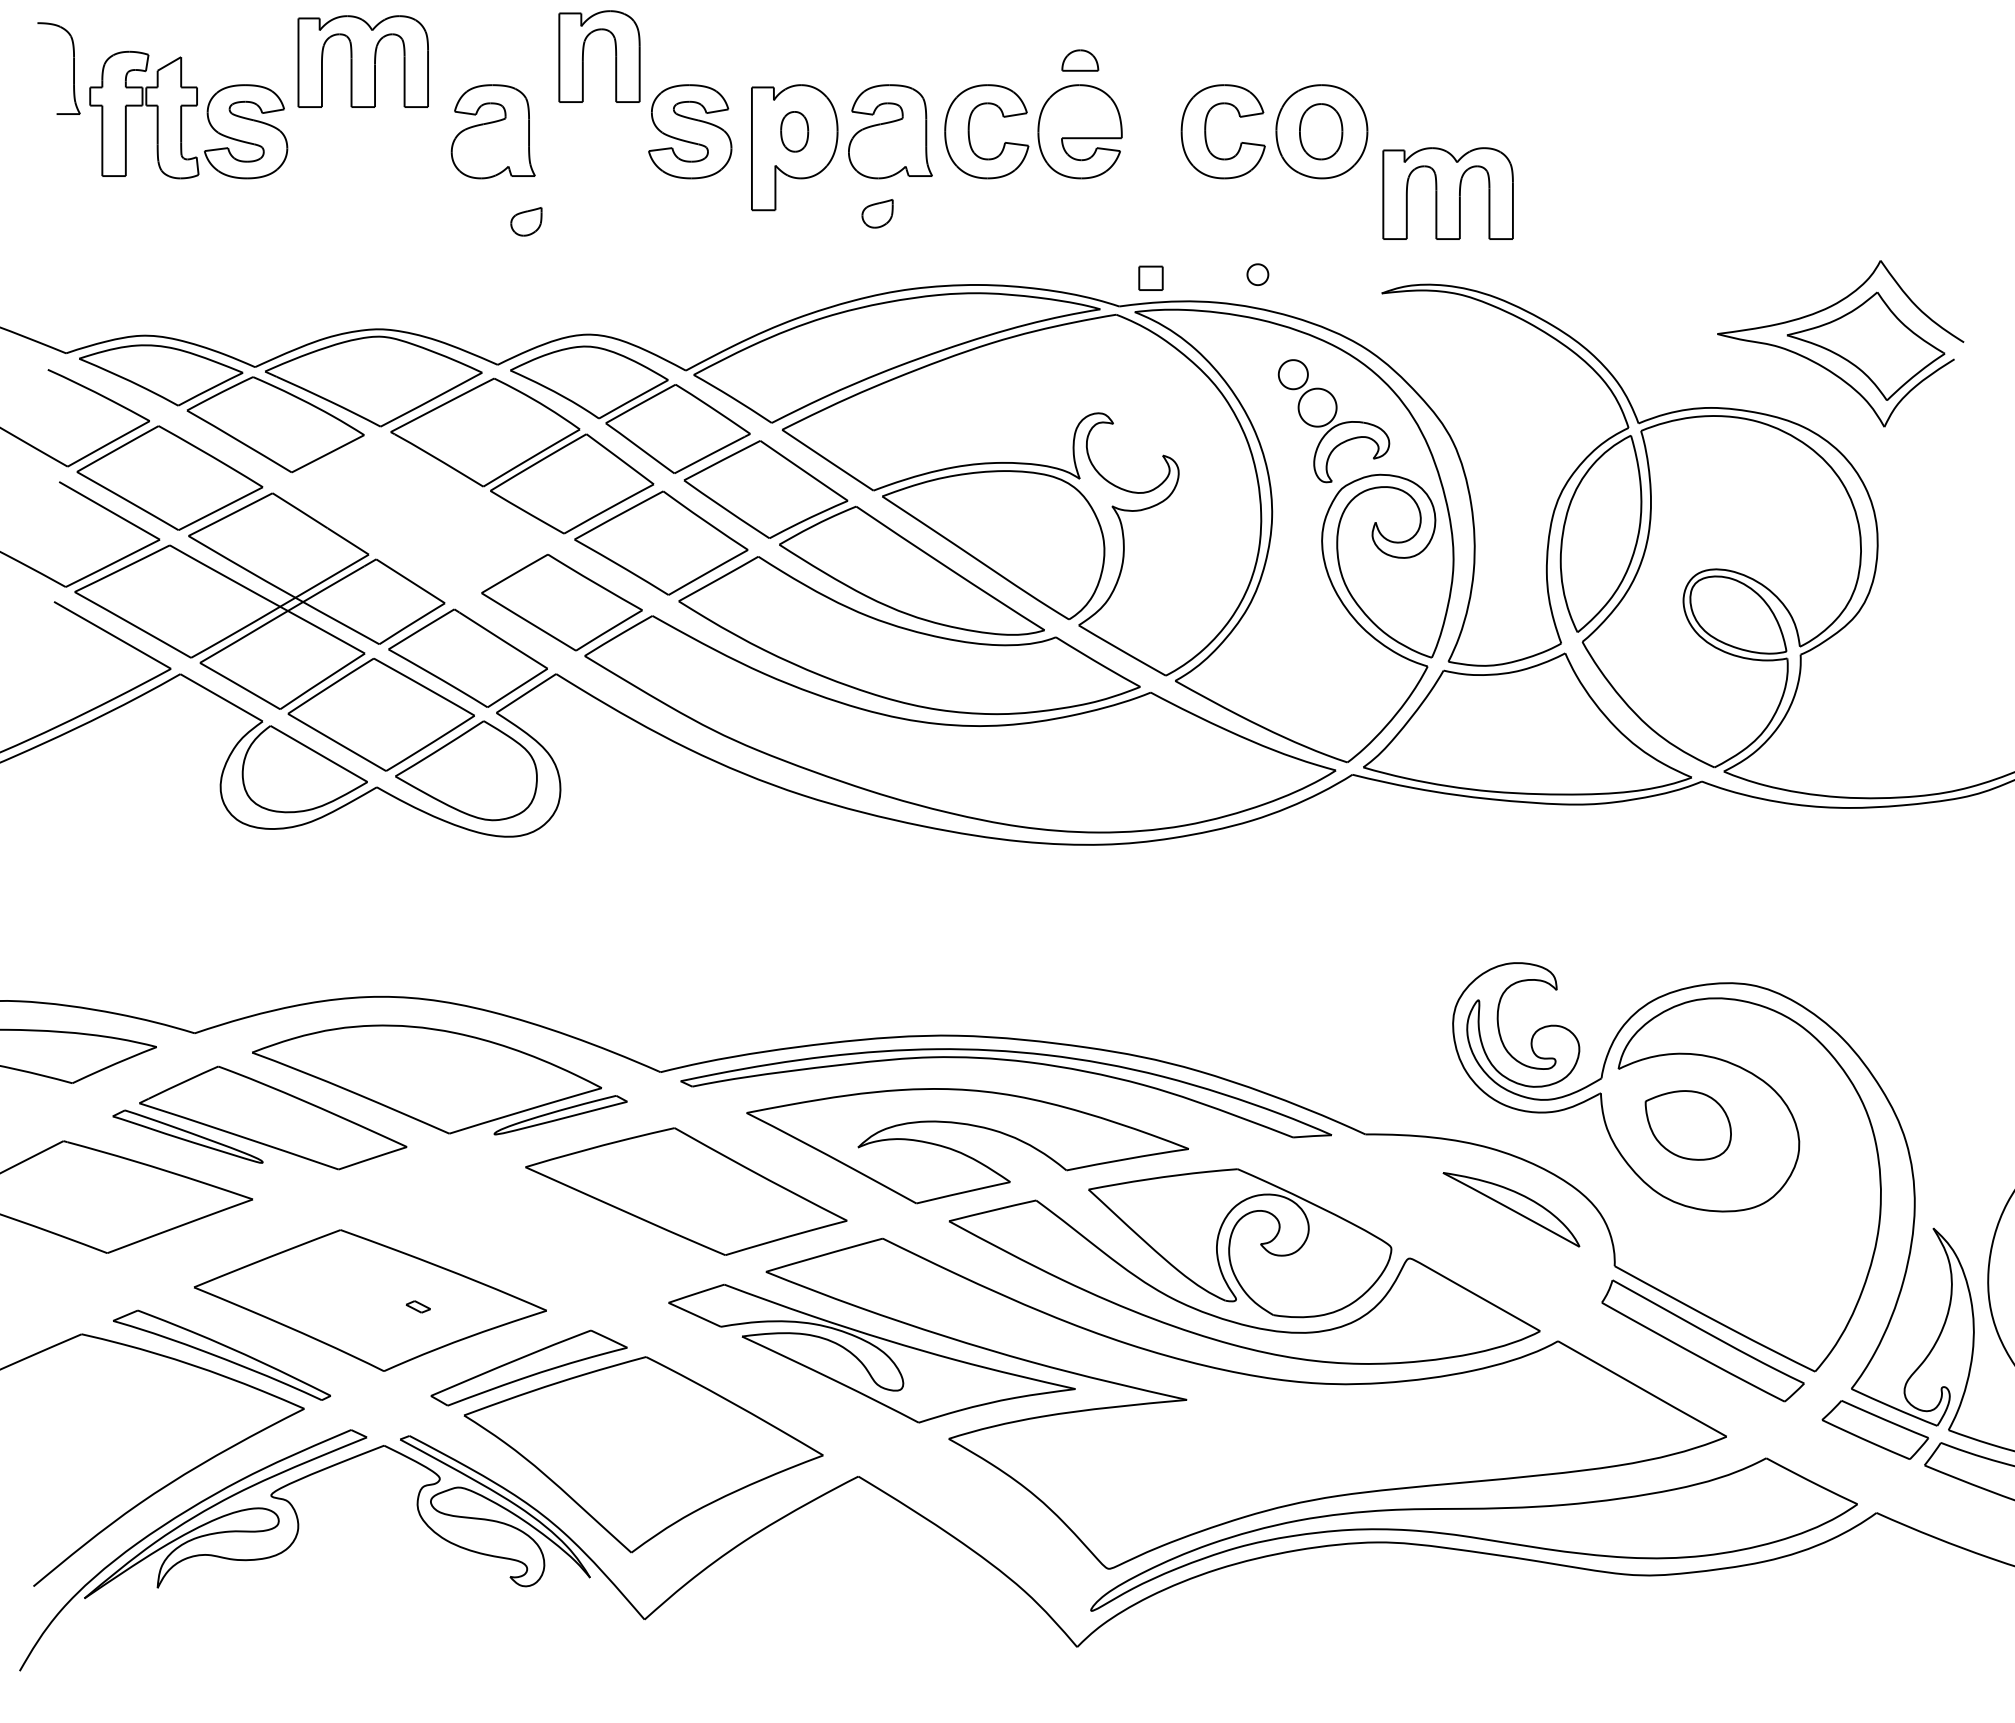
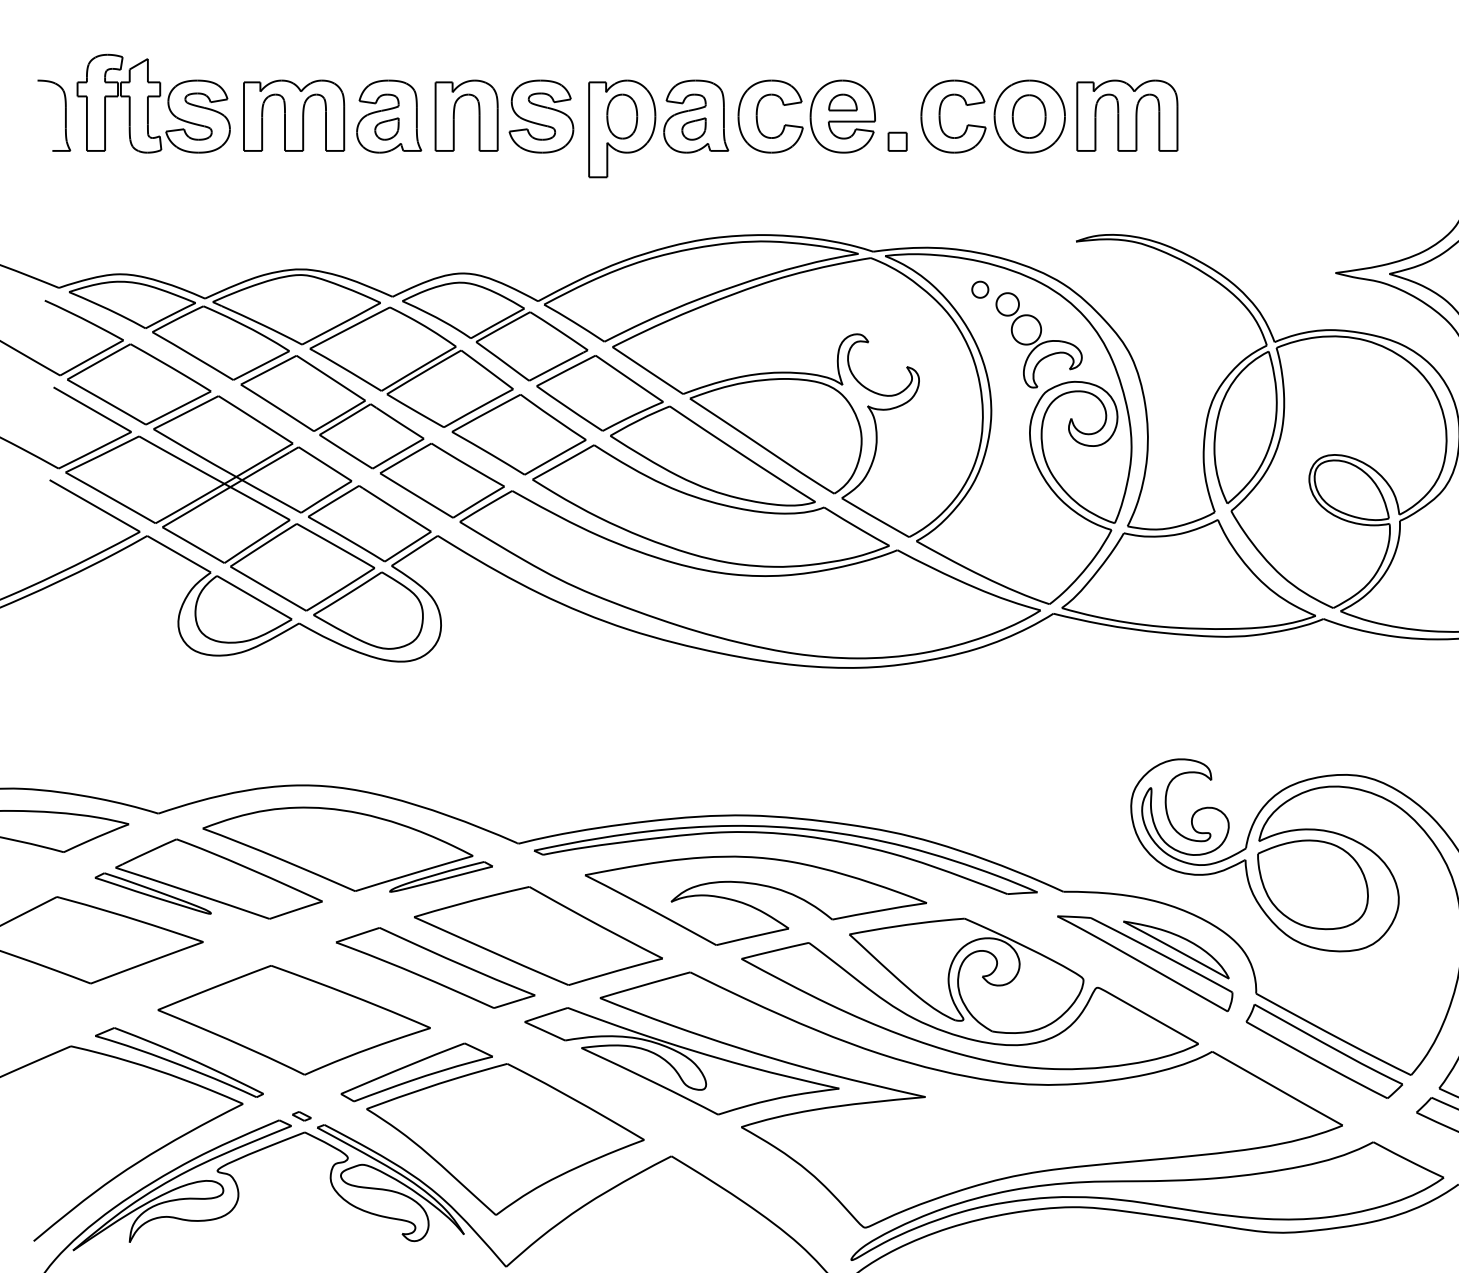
part: (583, 56) -> (454, 115), moved
part: (1080, 60) -> (843, 102), moved
part: (362, 61) -> (293, 115), moved
part: (73, 68) -> (65, 115), moved
part: (794, 131) -> (622, 116), size x1.43
part: (1447, 193) -> (1126, 115), moved
part: (877, 213) -> (693, 128), moved
part: (526, 221) -> (387, 128), moved
part: (1257, 274) -> (979, 289), moved
part: (1150, 277) -> (897, 141), moved
part: (419, 513) -> (332, 411), added
part: (1688, 1125) -> (1313, 884), size x1.67
part: (1470, 1227) -> (1144, 963), added
part: (553, 1232) -> (435, 967), added
part: (417, 1306) -> (301, 1116), moved

